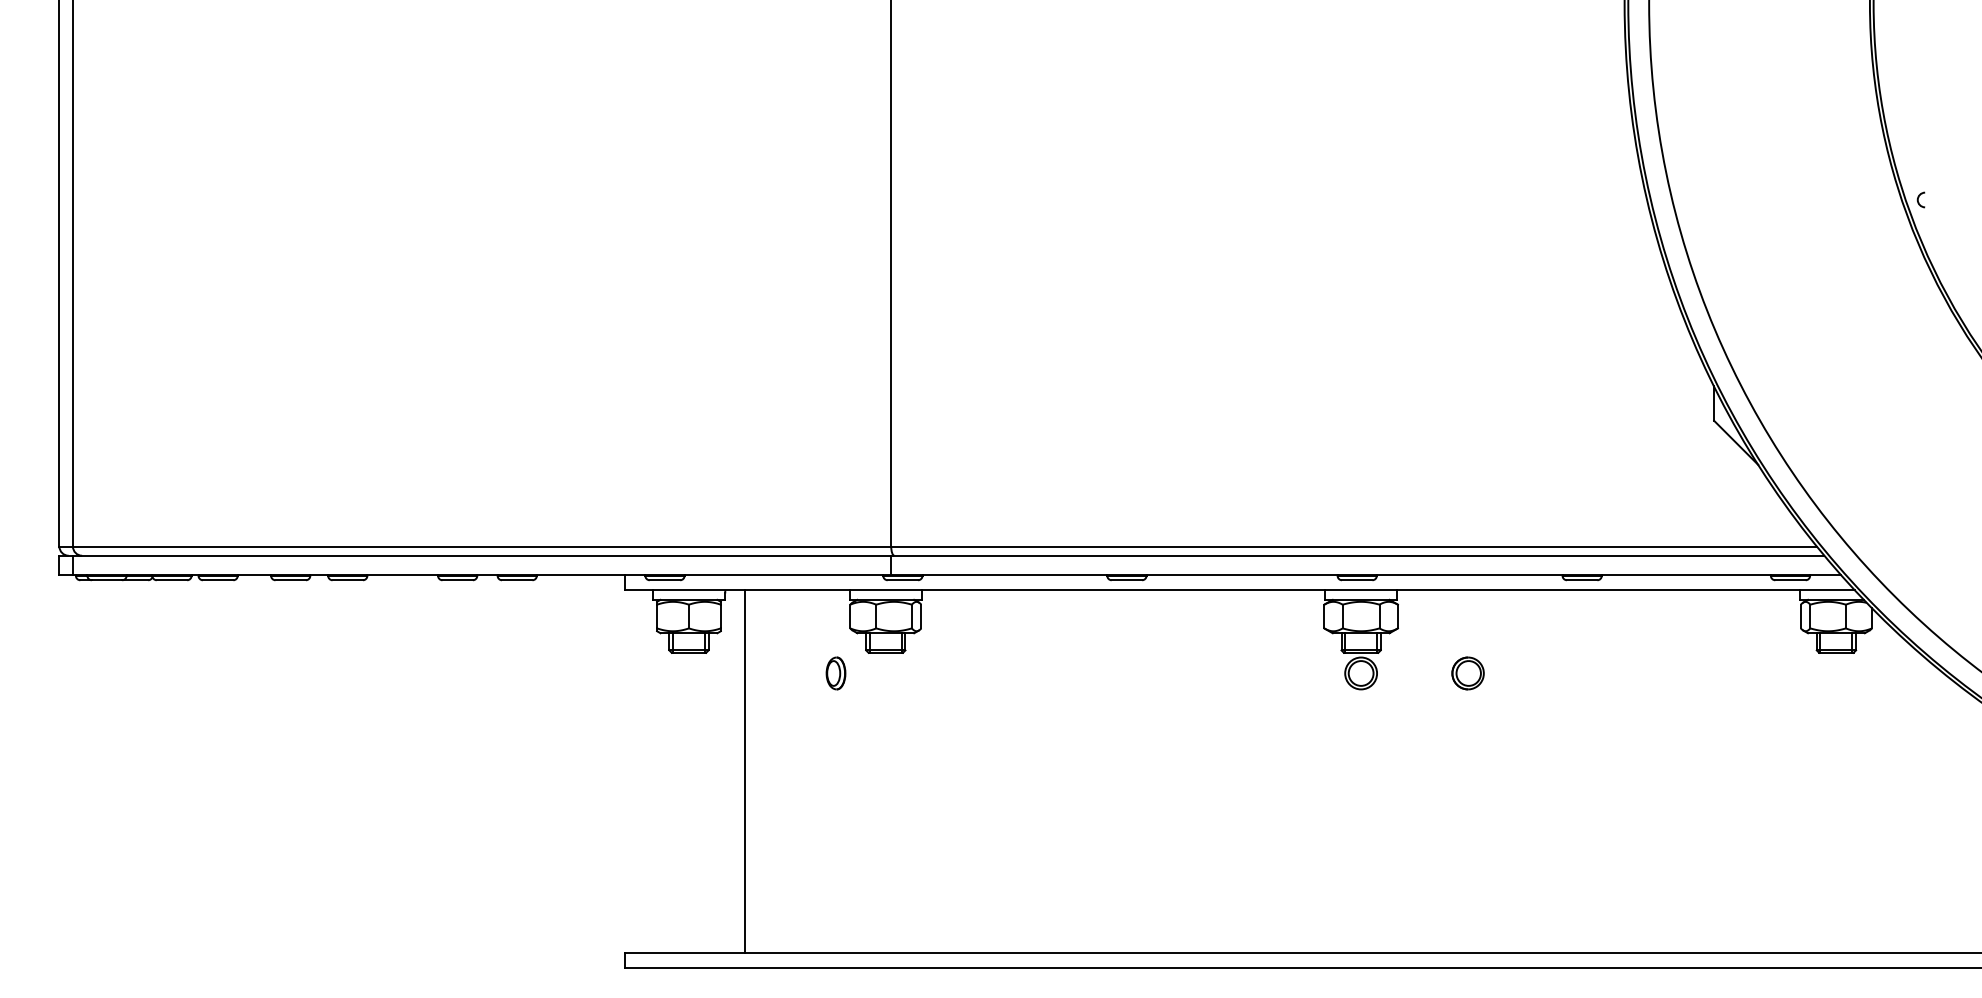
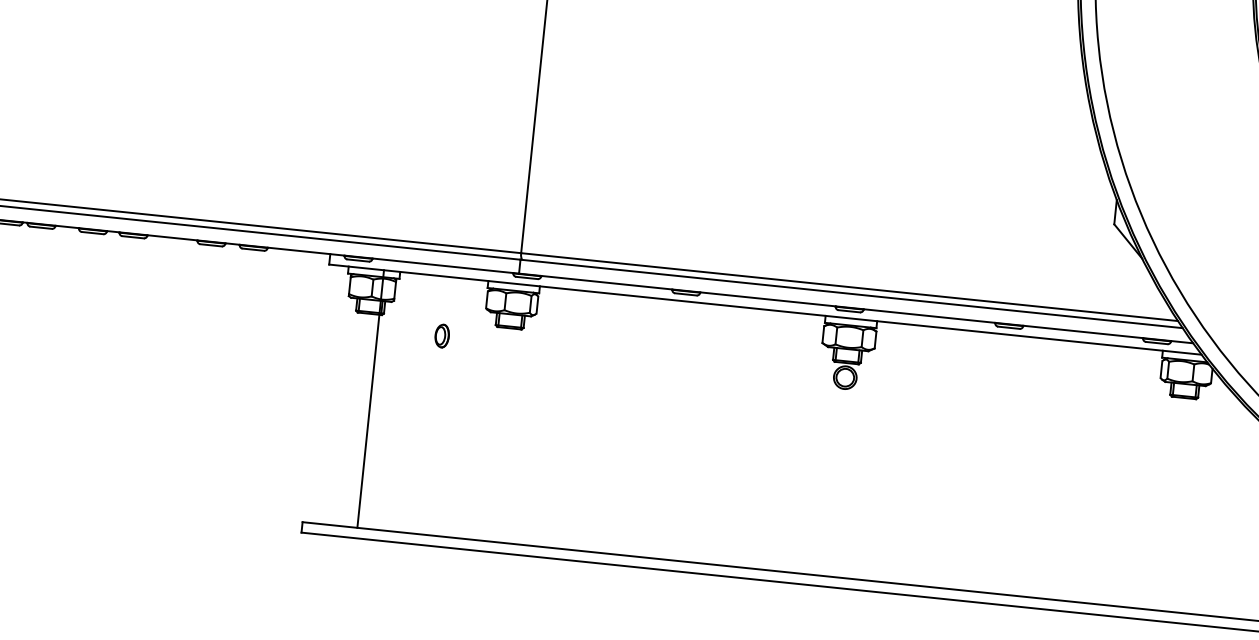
part: (835, 673) -> (441, 336), moved
part: (1467, 673) -> (920, 385), removed
line: (745, 771) -> (370, 398), moved

